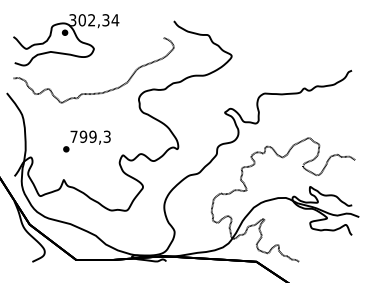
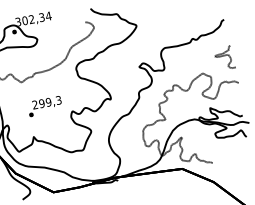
curve: (342, 120) -> (224, 56), added
text: (73, 136) -> (34, 104), 799,3 -> 299,3

